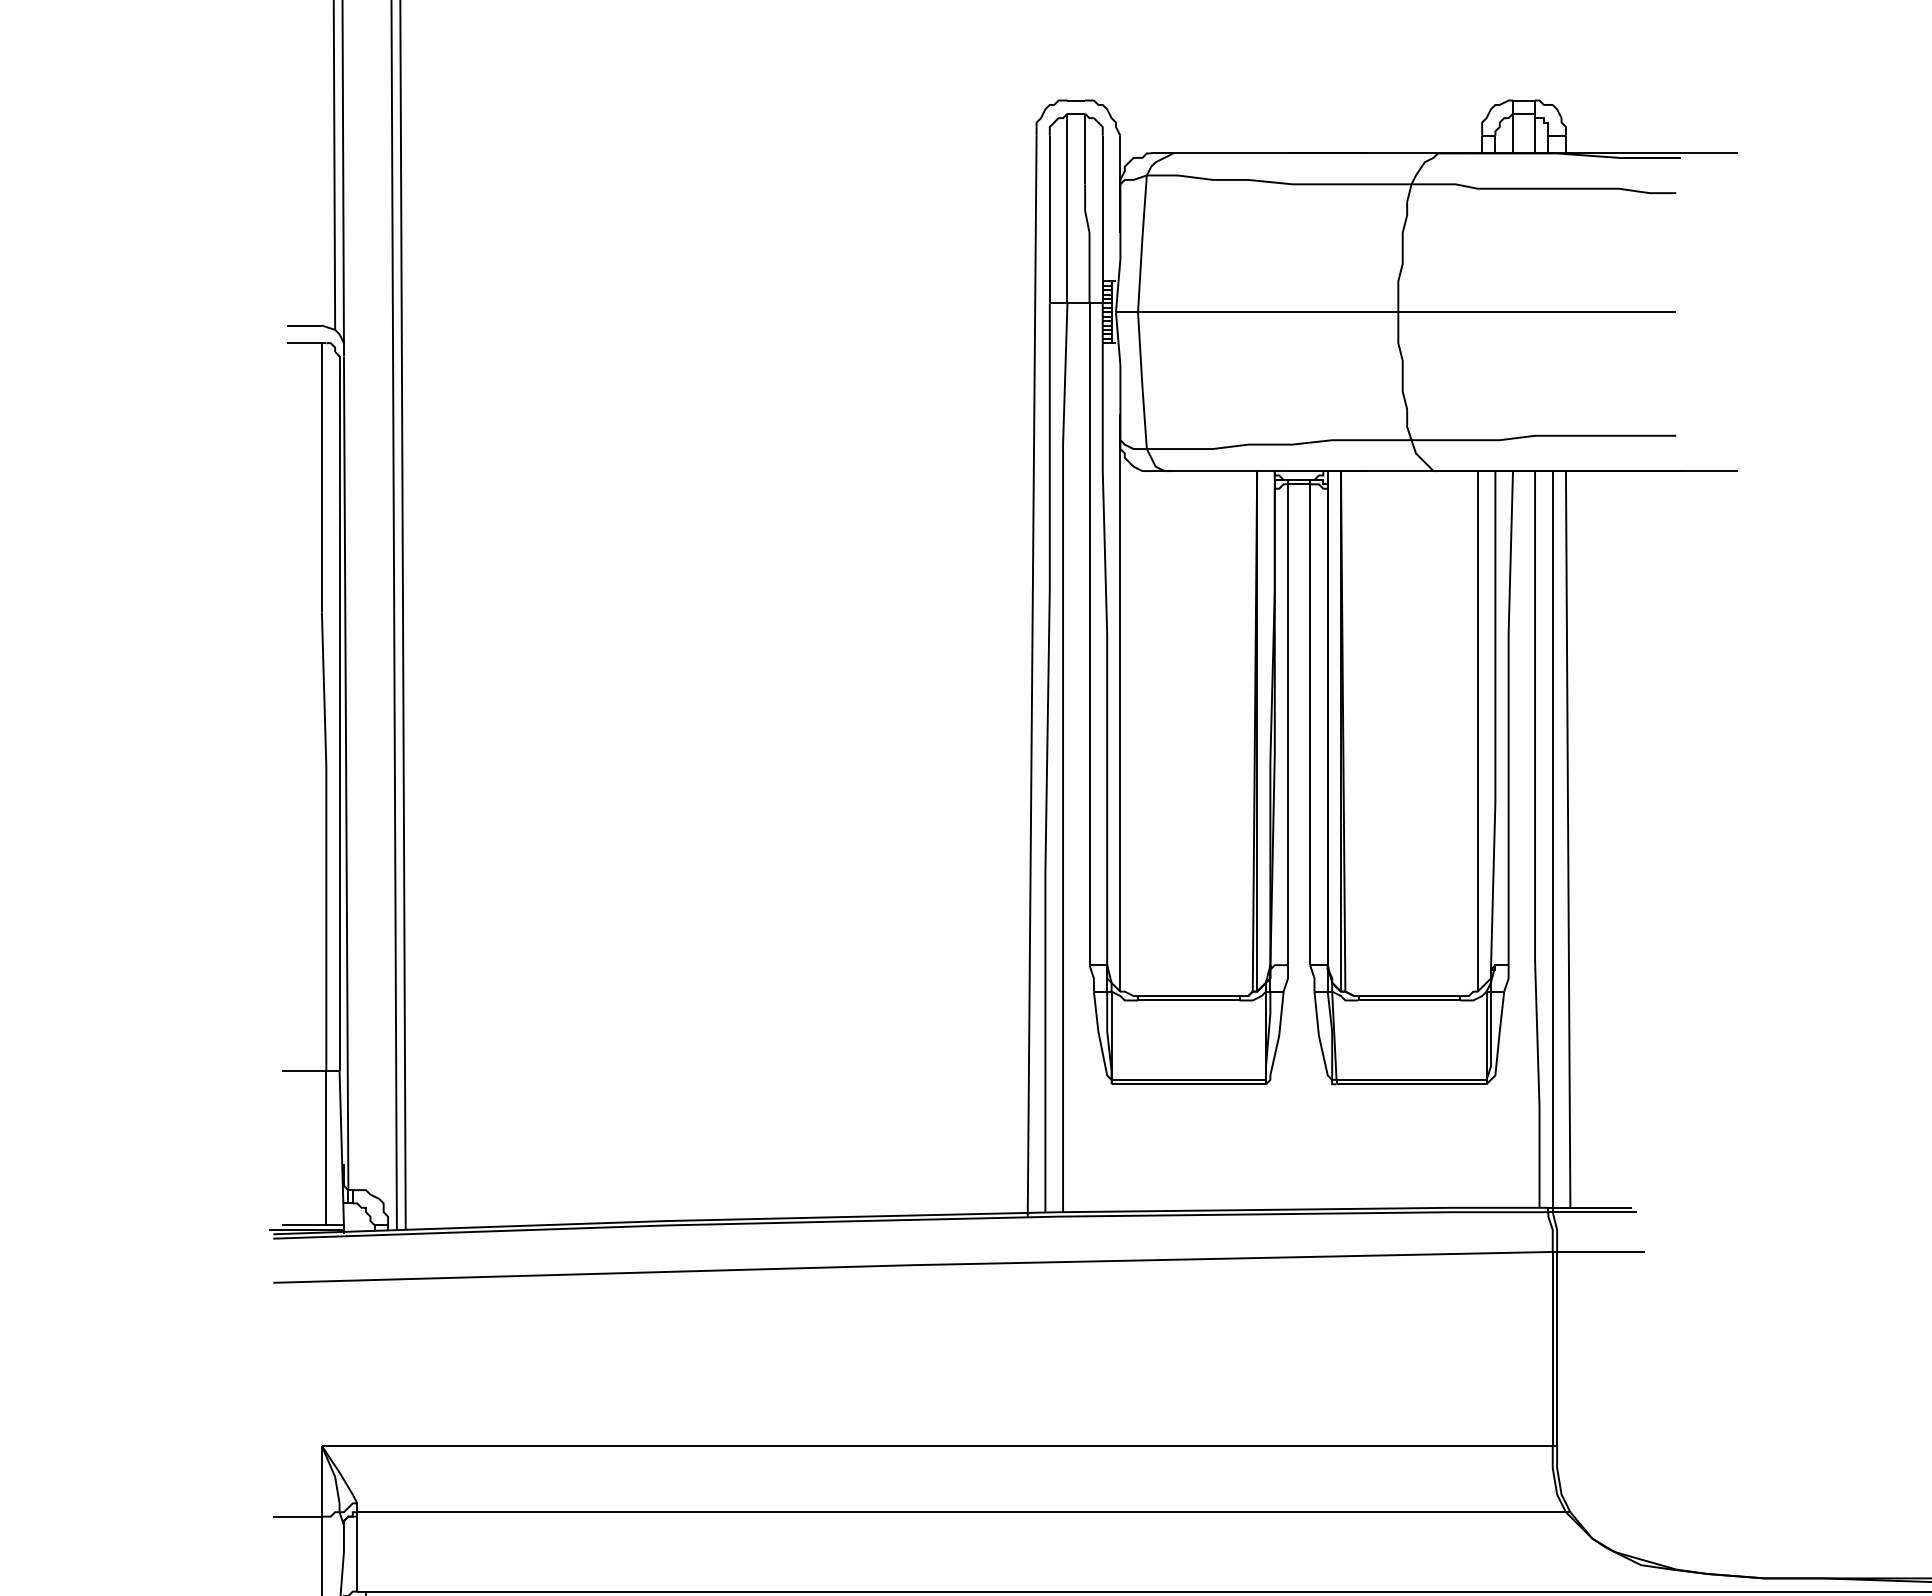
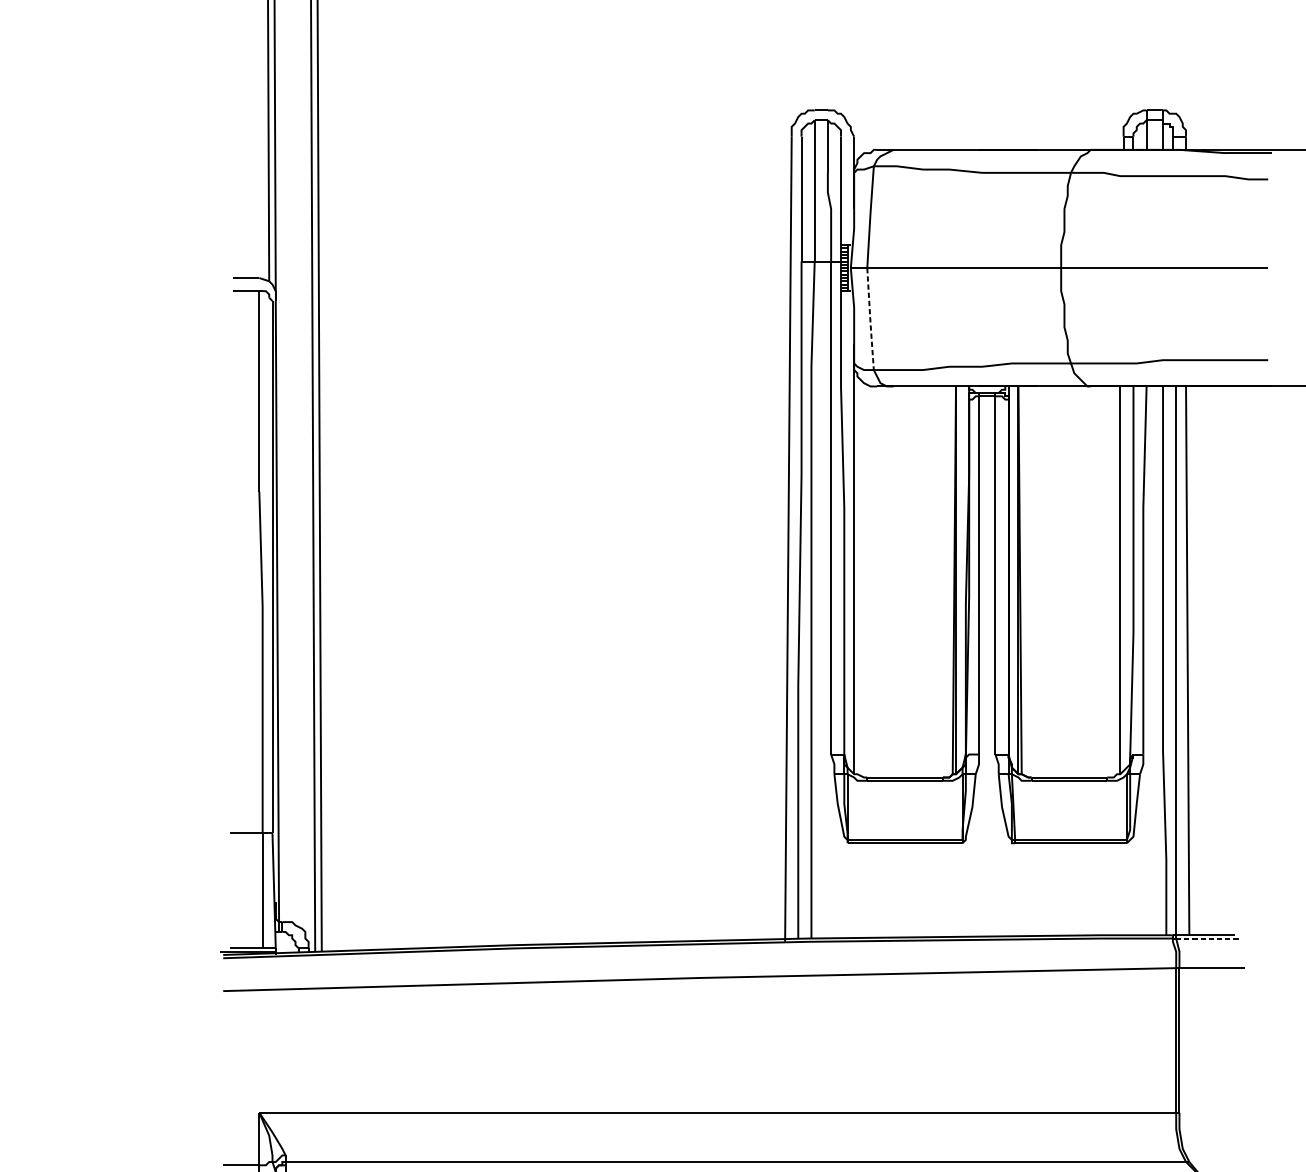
line: (1142, 381) -> (870, 319), solid -> dashed
line: (1594, 1212) -> (1207, 938), solid -> dashed

